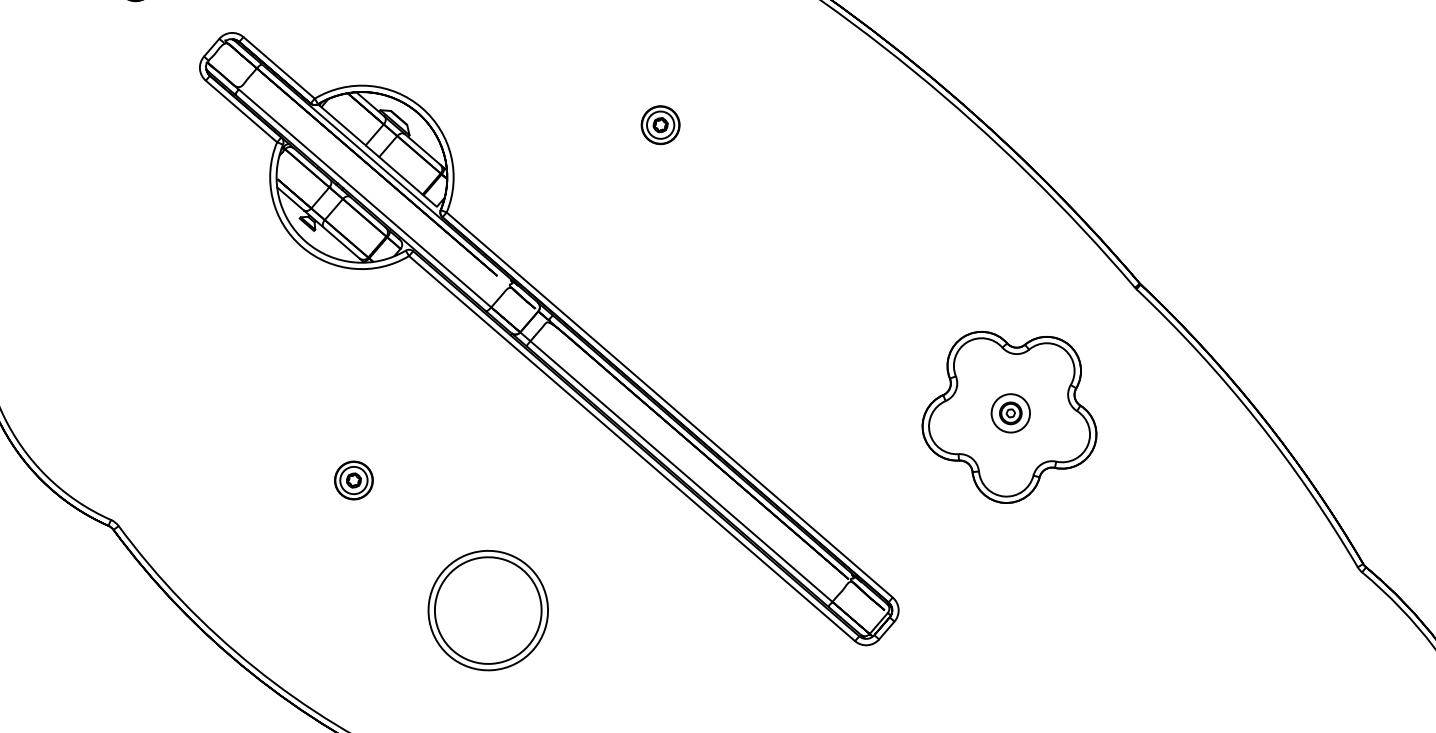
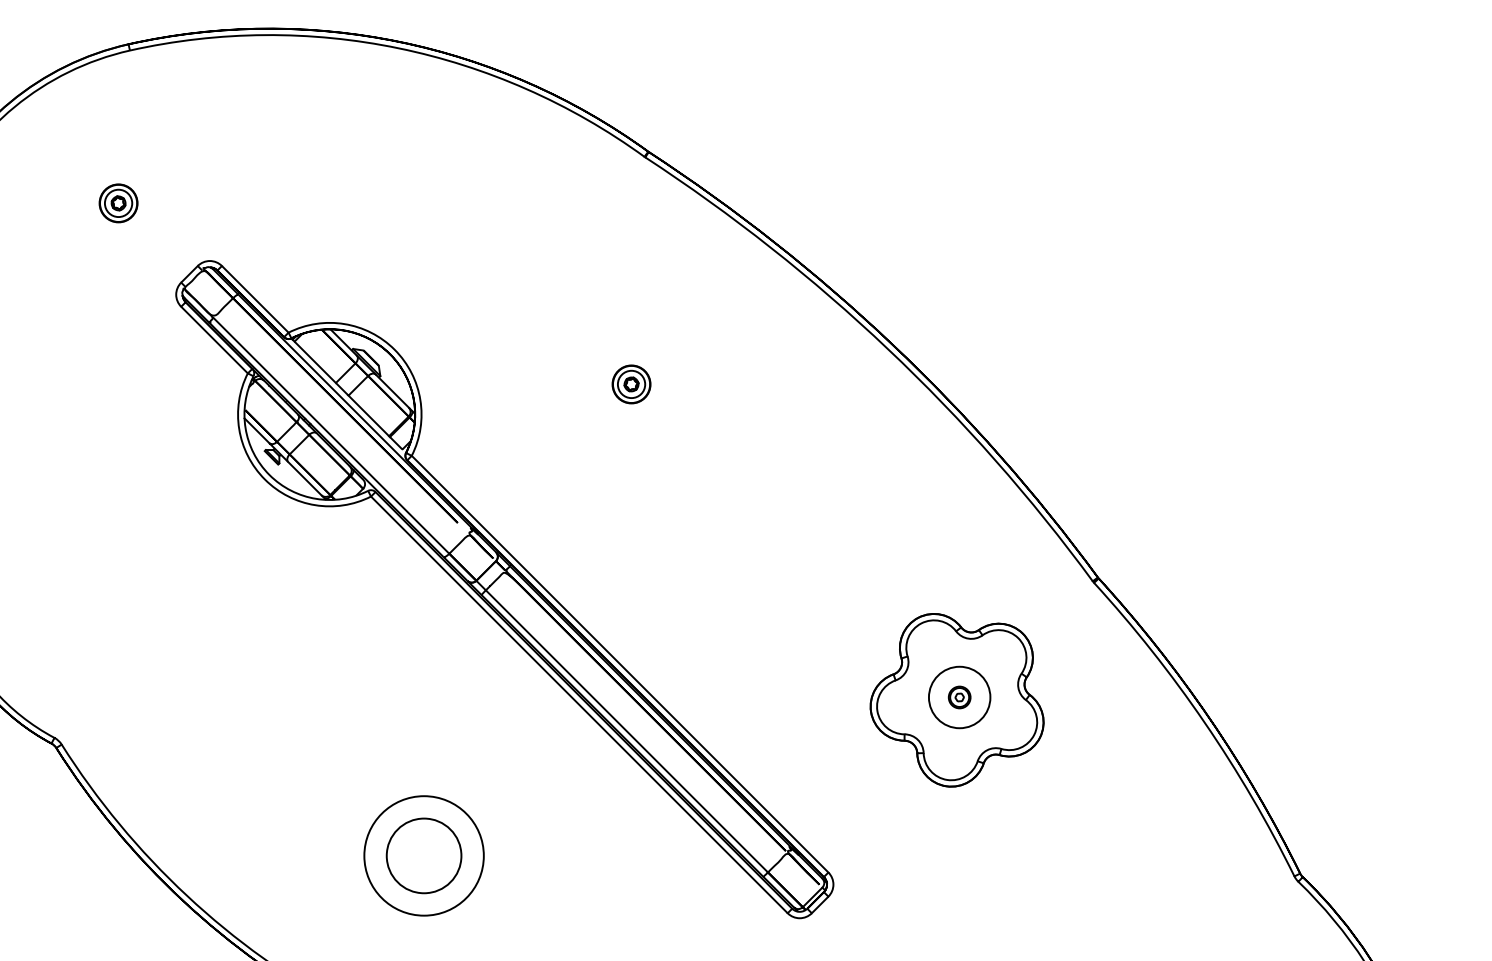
circle: (1010, 413) -> (959, 697), size x1.6
part: (353, 480) -> (299, 716), removed
circle: (487, 610) -> (423, 855), size x0.7

